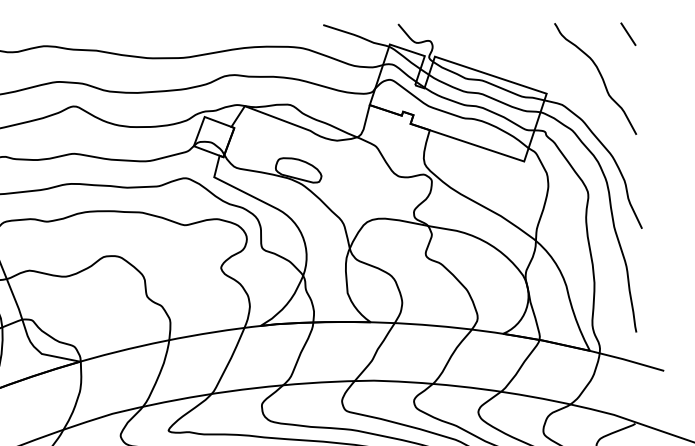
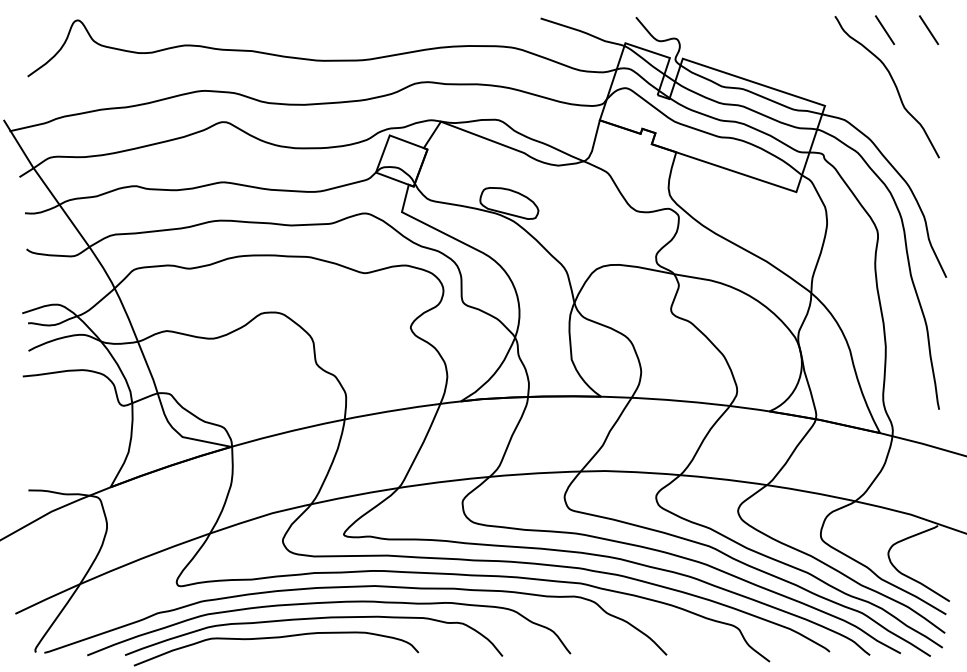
line: (594, 33) -> (885, 29), added

